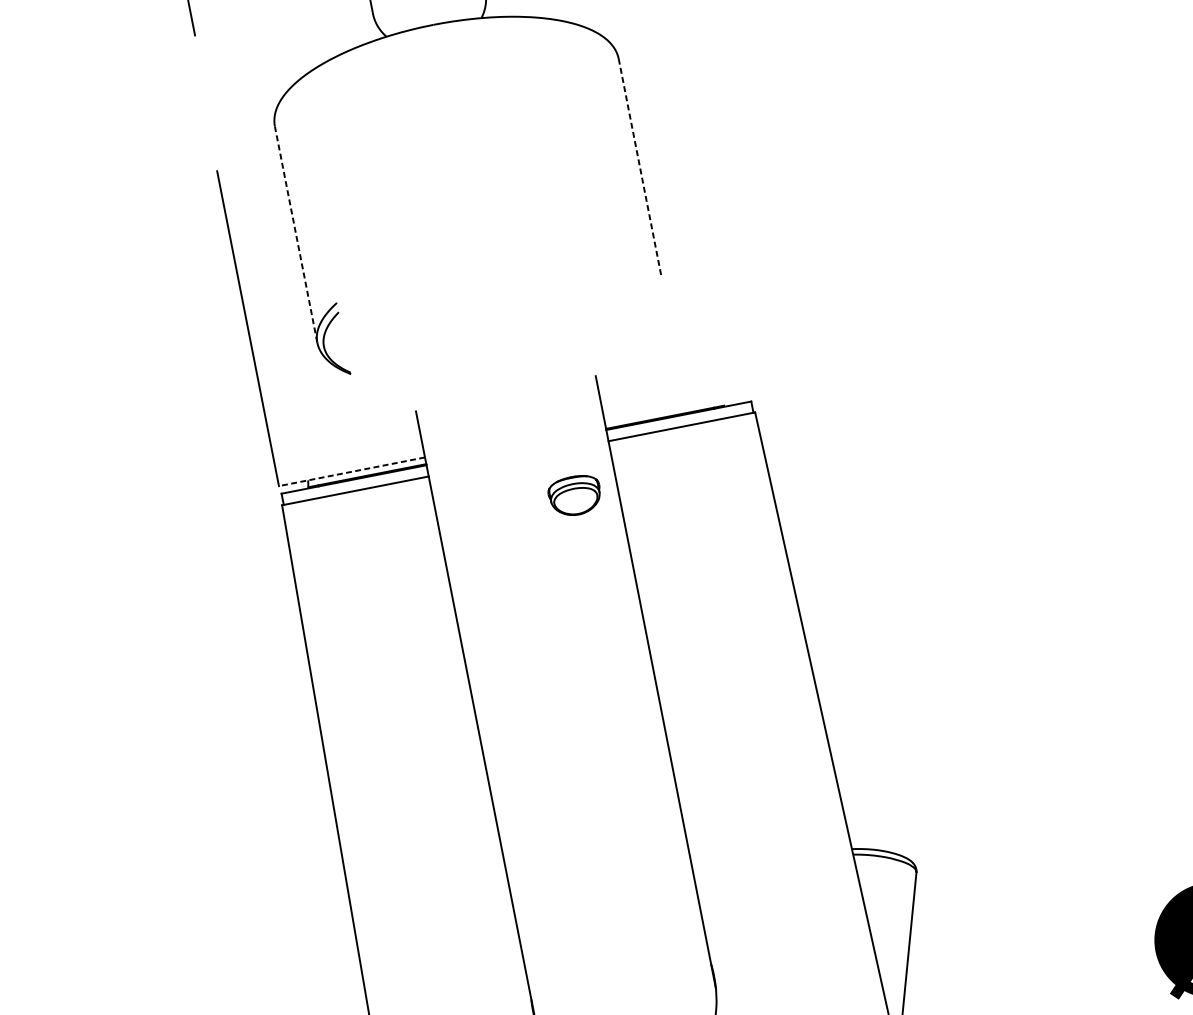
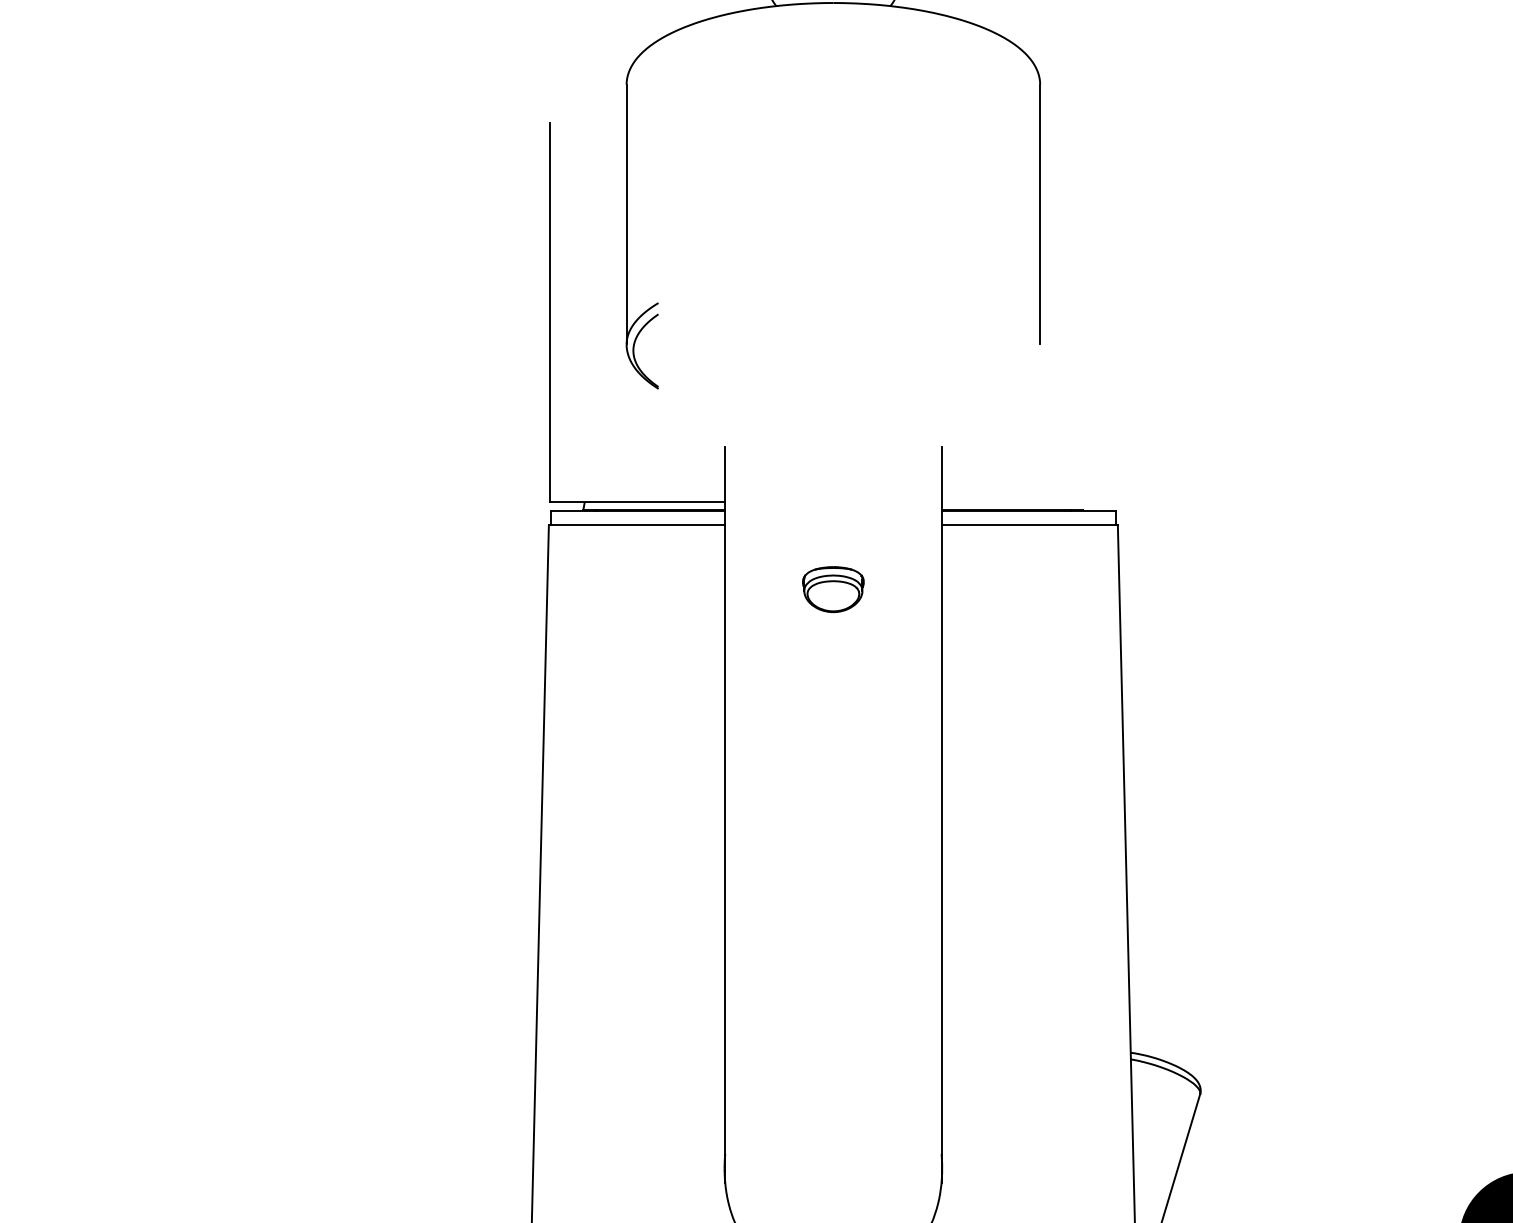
line: (640, 166) -> (1040, 214), dashed -> solid
line: (295, 234) -> (626, 214), dashed -> solid
line: (352, 472) -> (637, 502), dashed -> solid
part: (575, 495) -> (833, 589), moved

